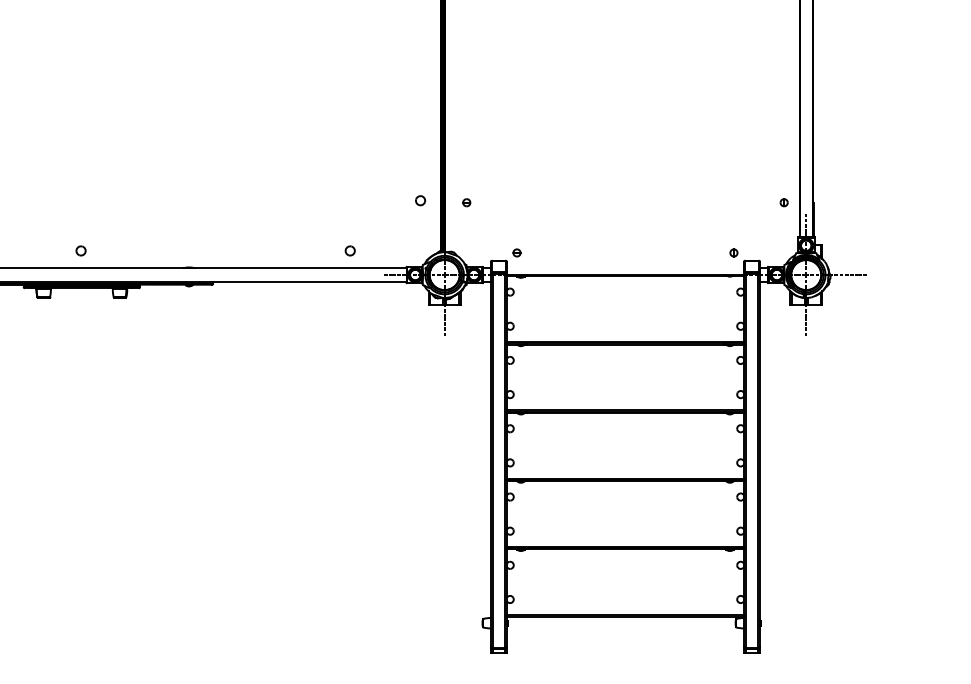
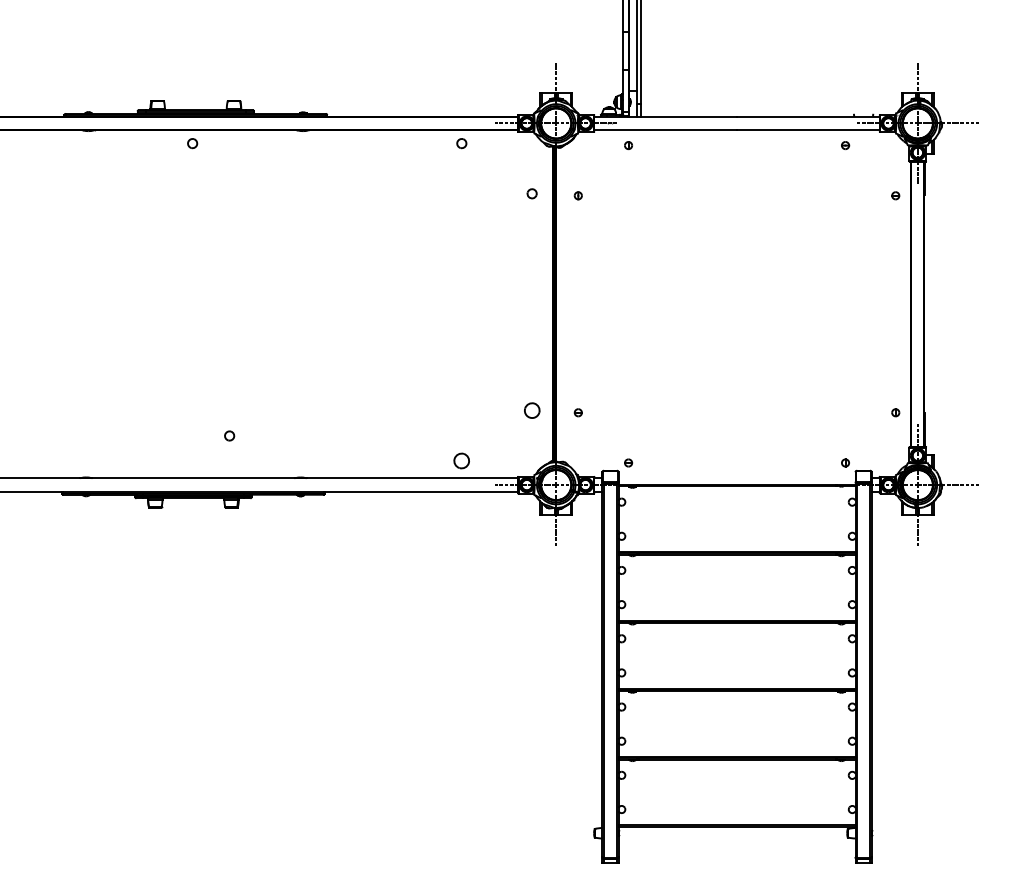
part: (419, 200) -> (531, 410), size x1.6
part: (80, 250) -> (229, 435), moved
part: (349, 250) -> (461, 460), size x1.6

